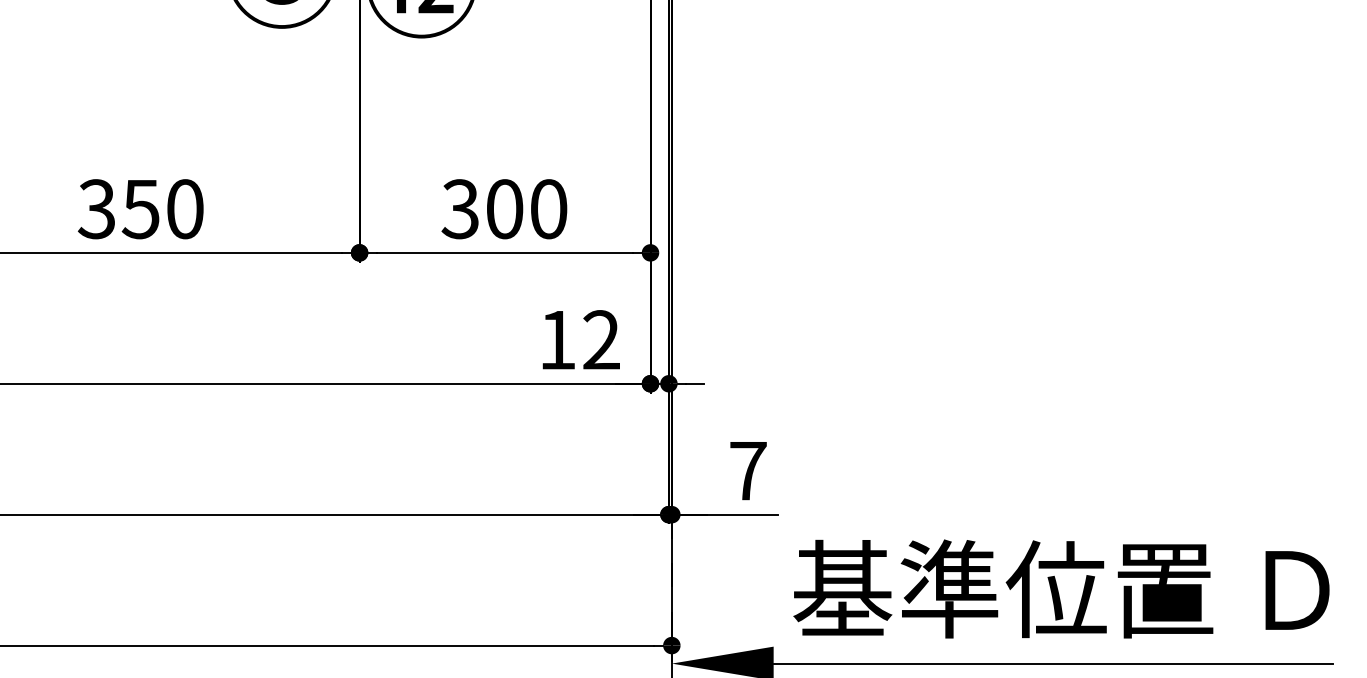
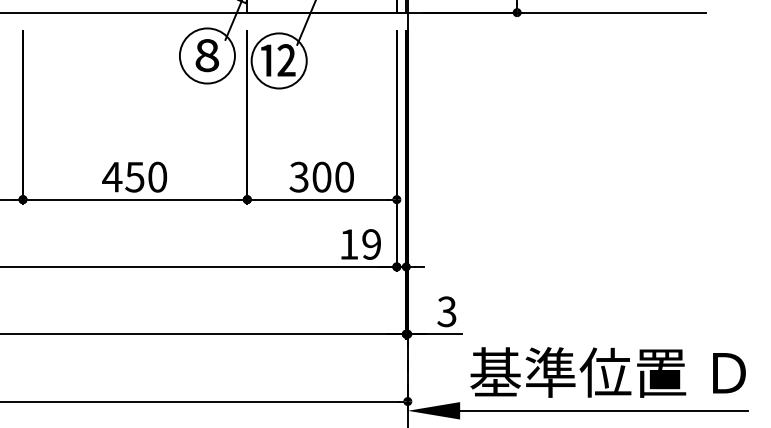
text: (97, 207) -> (112, 176), 350 -> 450
text: (601, 340) -> (371, 244), 12 -> 19
text: (747, 470) -> (446, 311), 7 -> 3

